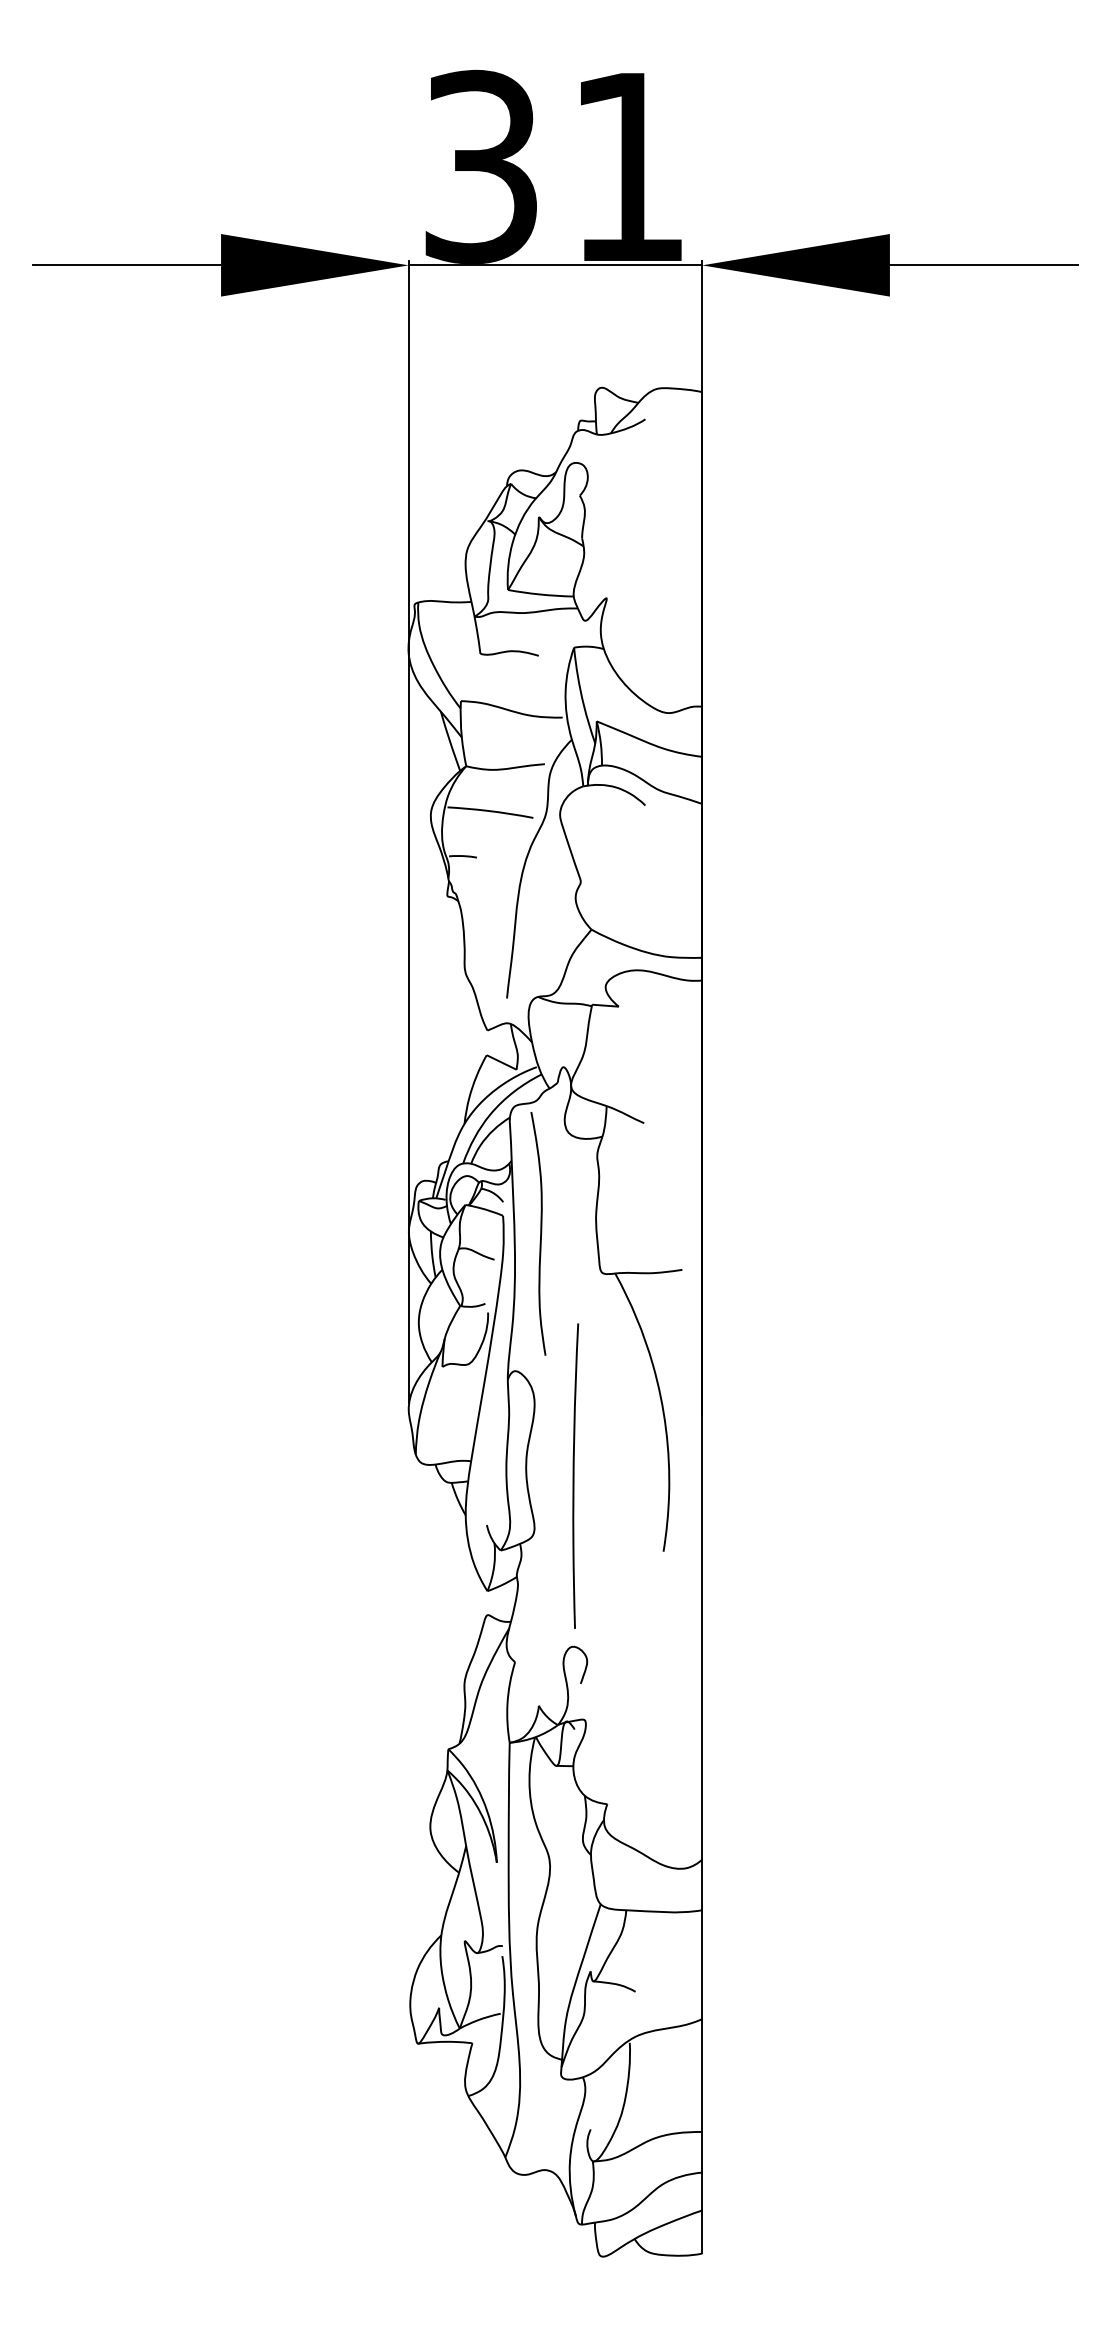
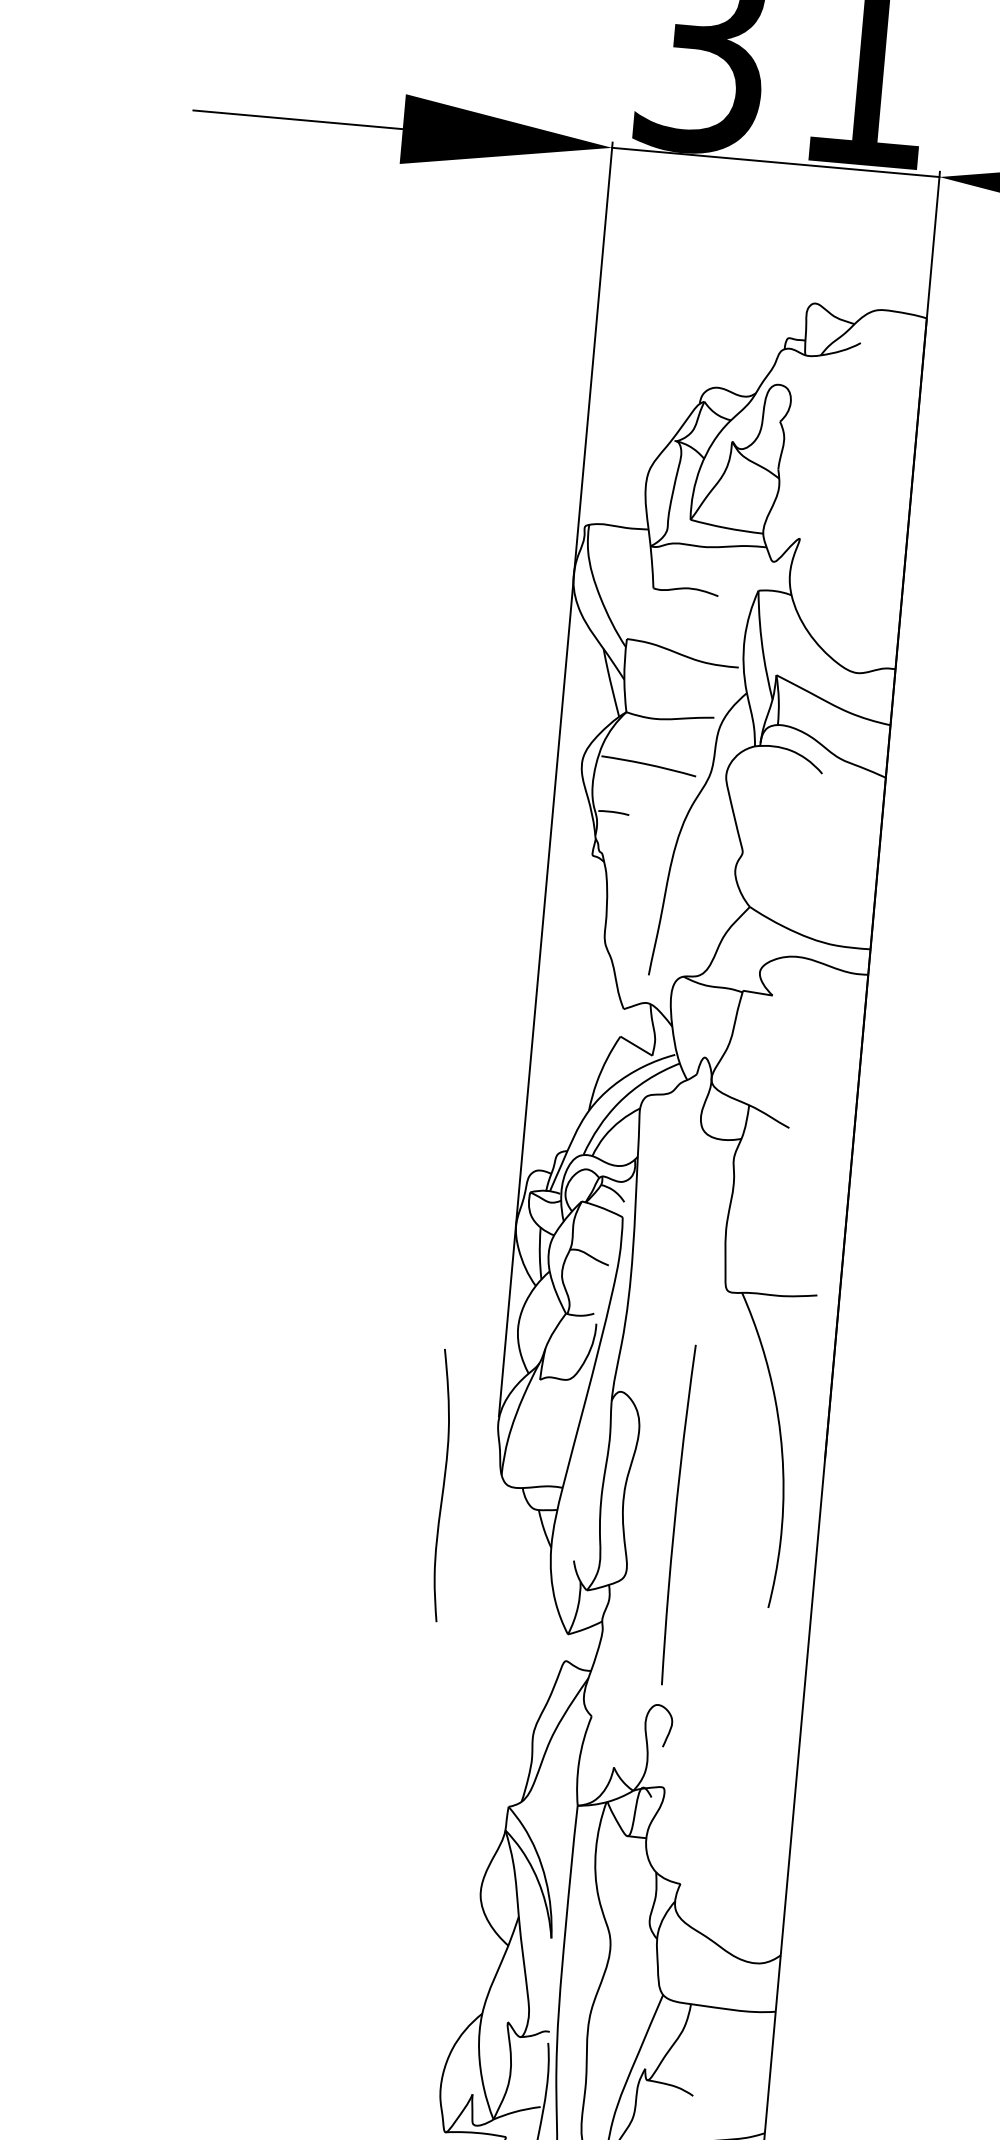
curve: (540, 1233) -> (443, 1485), moved

